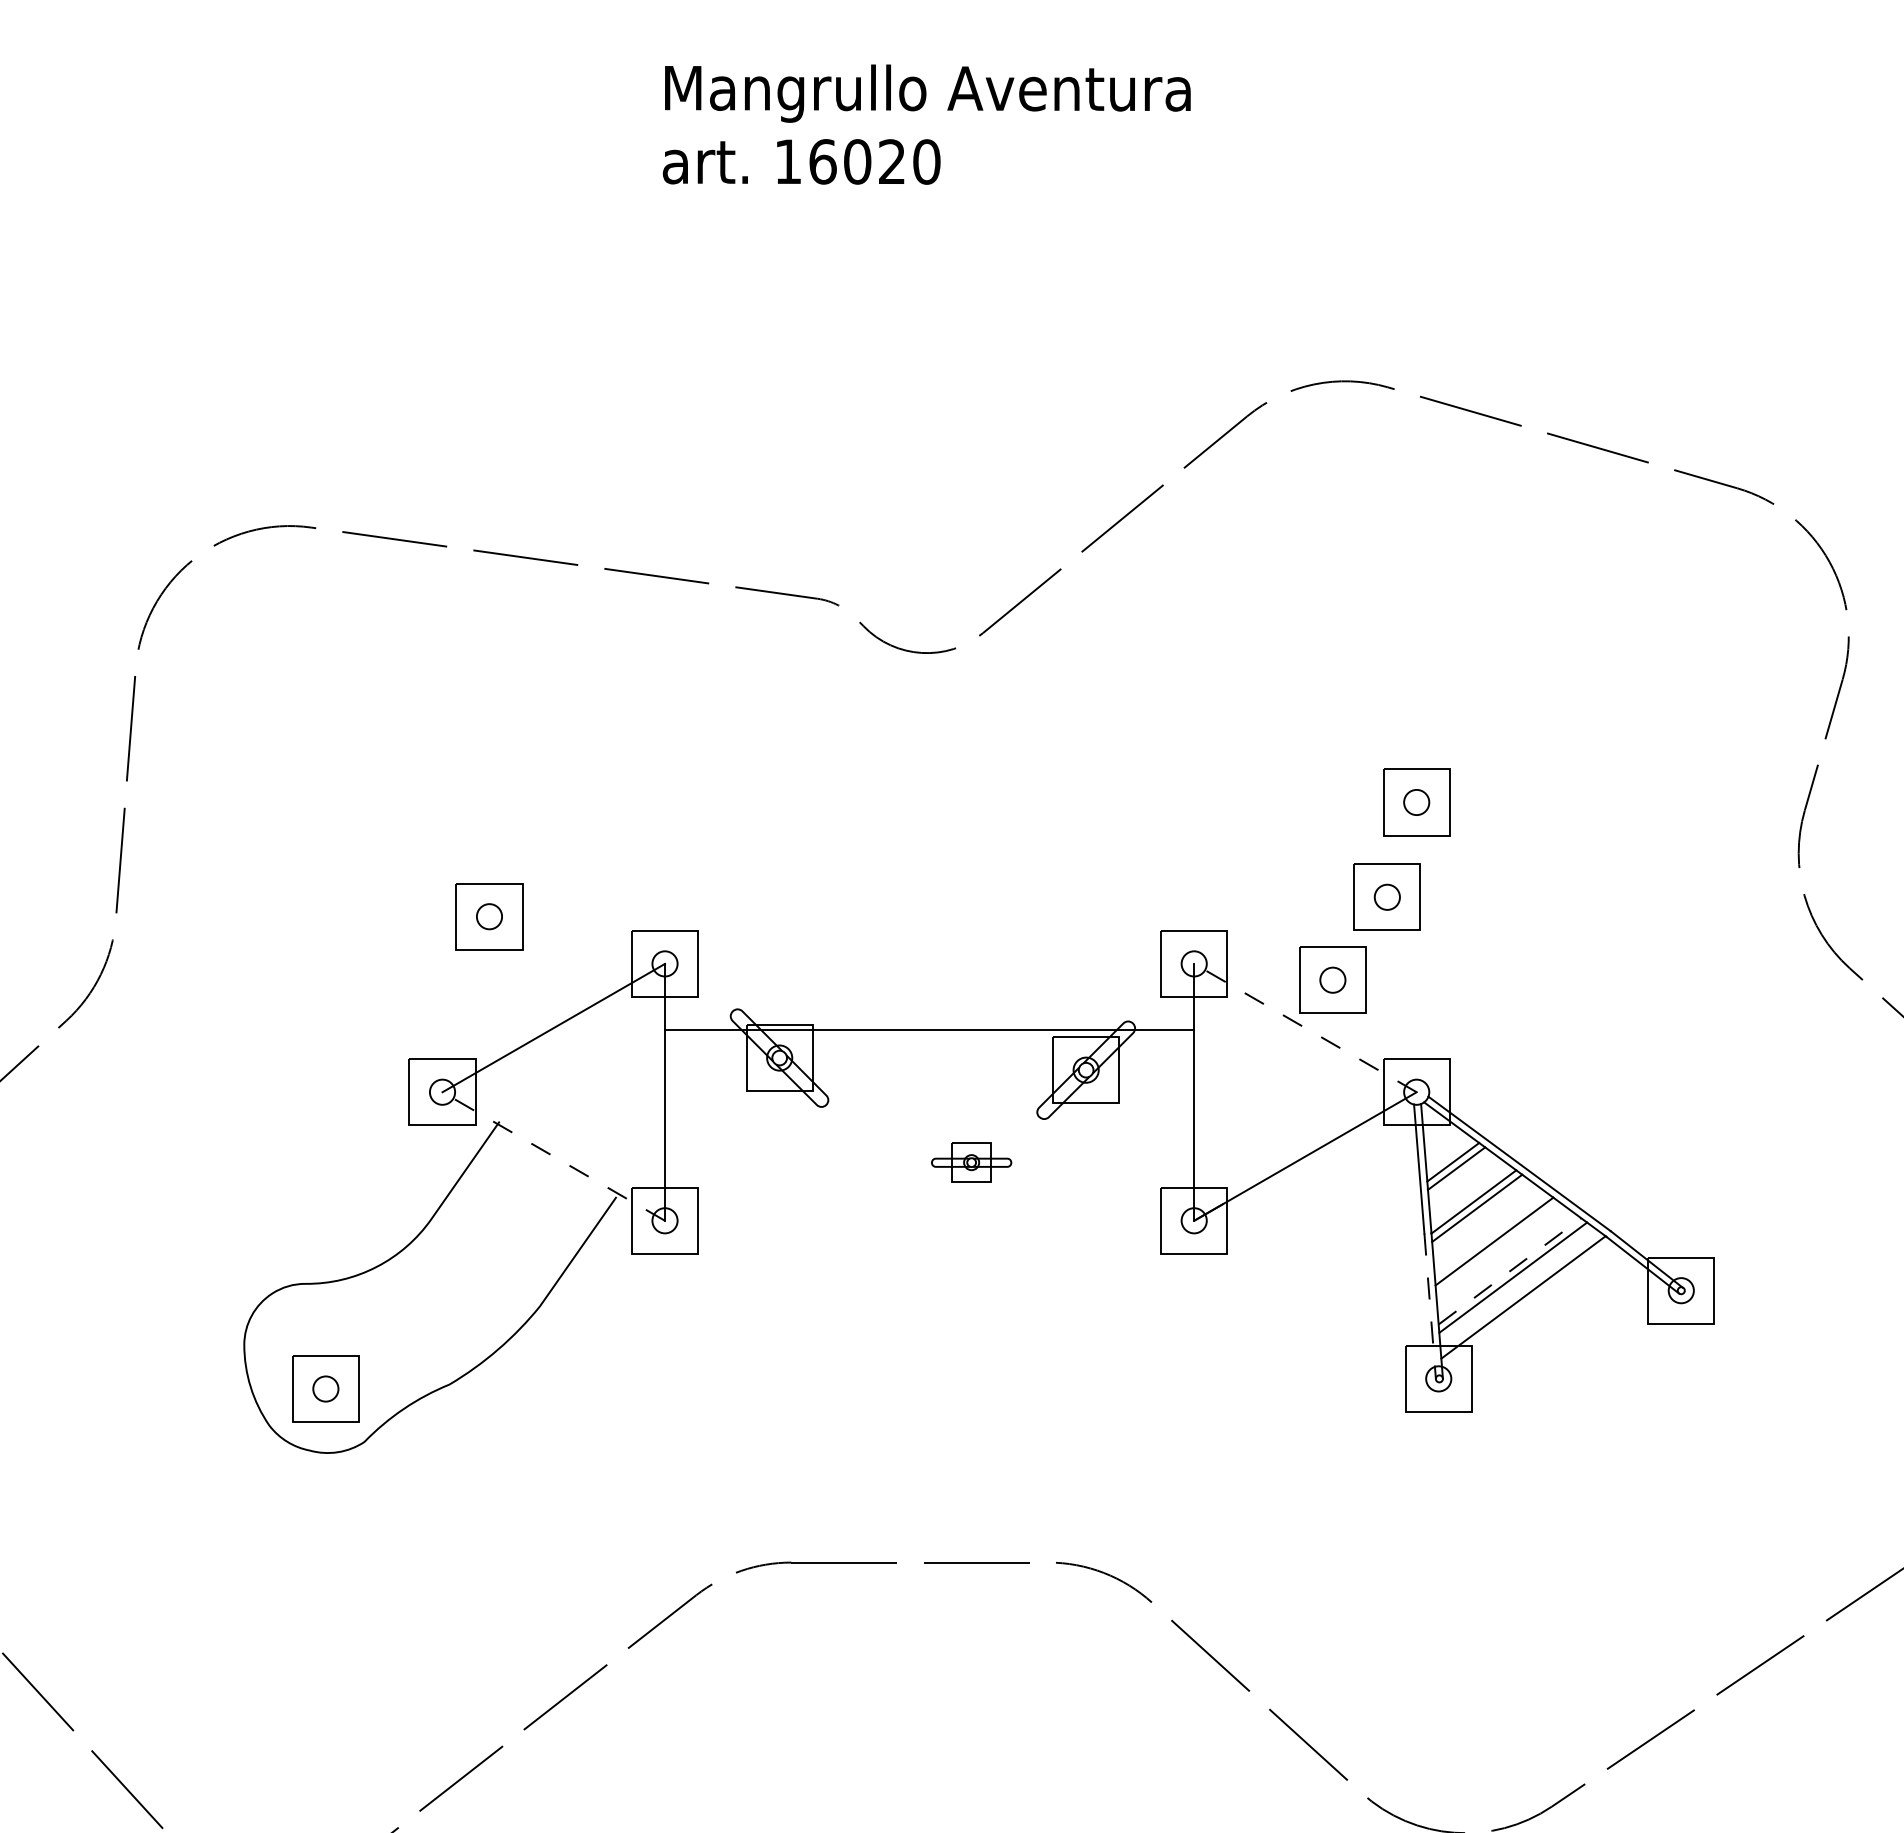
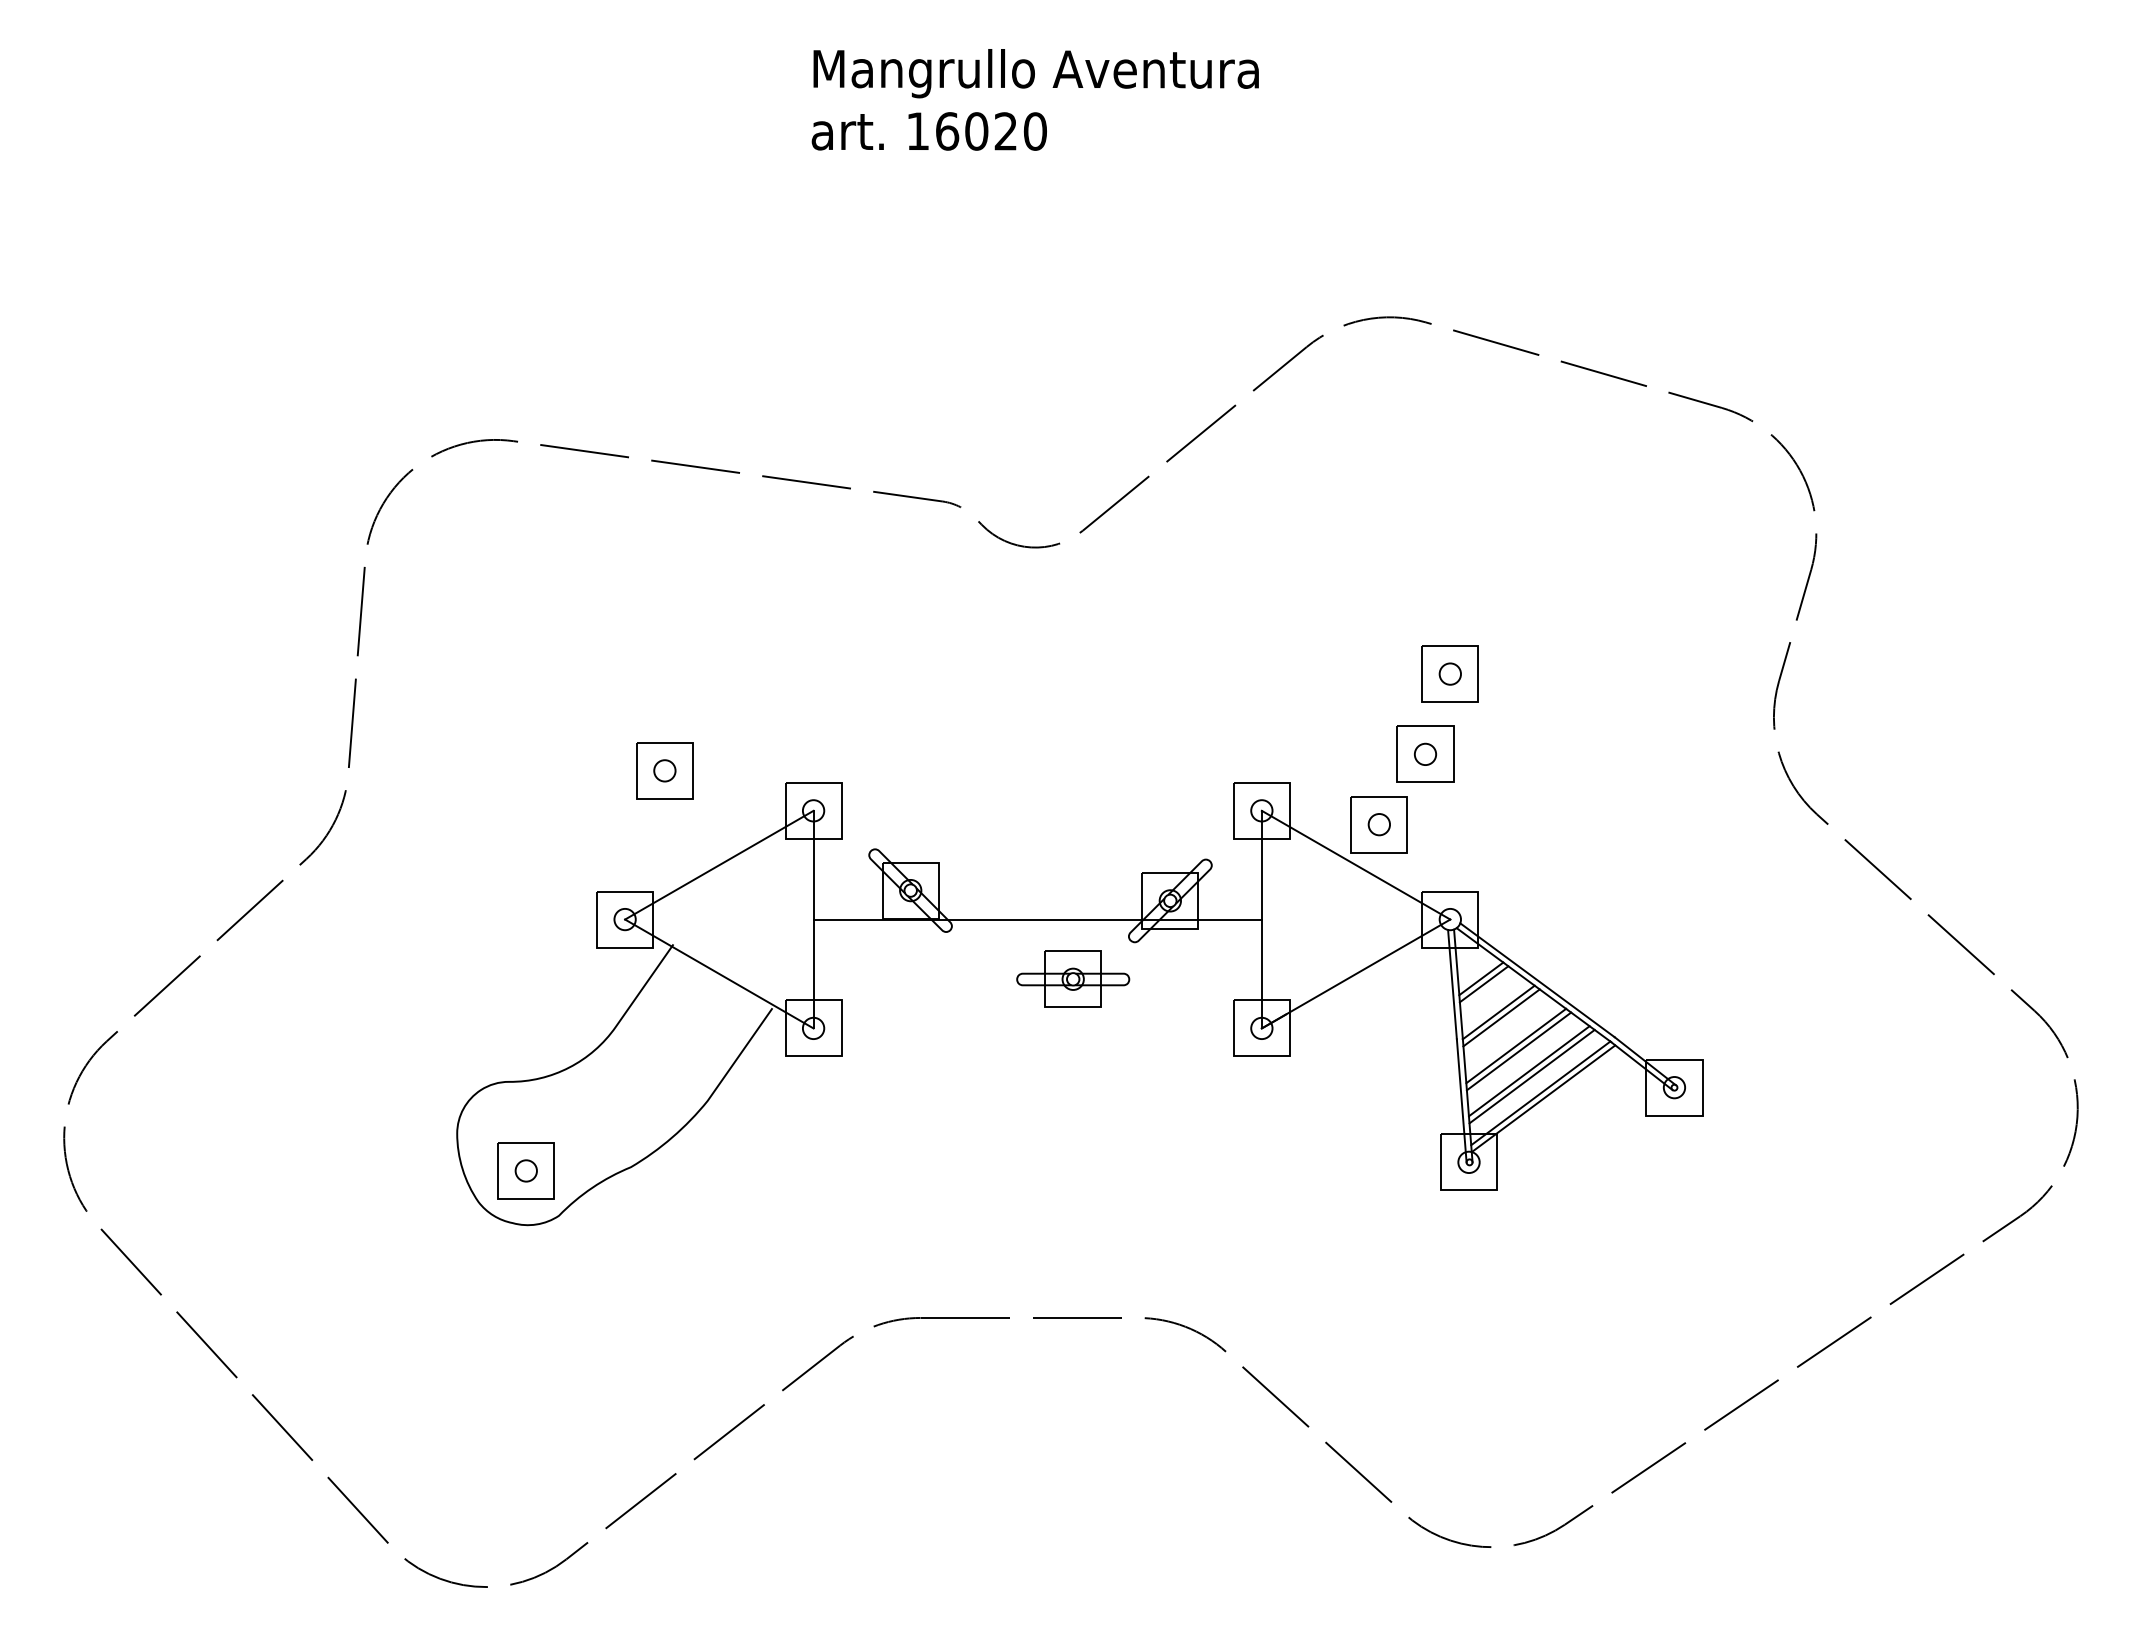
line: (1305, 1028) -> (1356, 865), dashed -> solid
line: (929, 1029) -> (1037, 919), moved
line: (553, 1157) -> (719, 974), dashed -> solid
part: (971, 1161) -> (1073, 978), size x1.67
line: (1497, 1248) -> (1518, 1051), added
line: (1510, 1270) -> (1529, 1070), dashed -> solid
line: (1526, 1303) -> (1543, 1098), added
line: (1429, 1305) -> (1461, 1100), dashed -> solid

